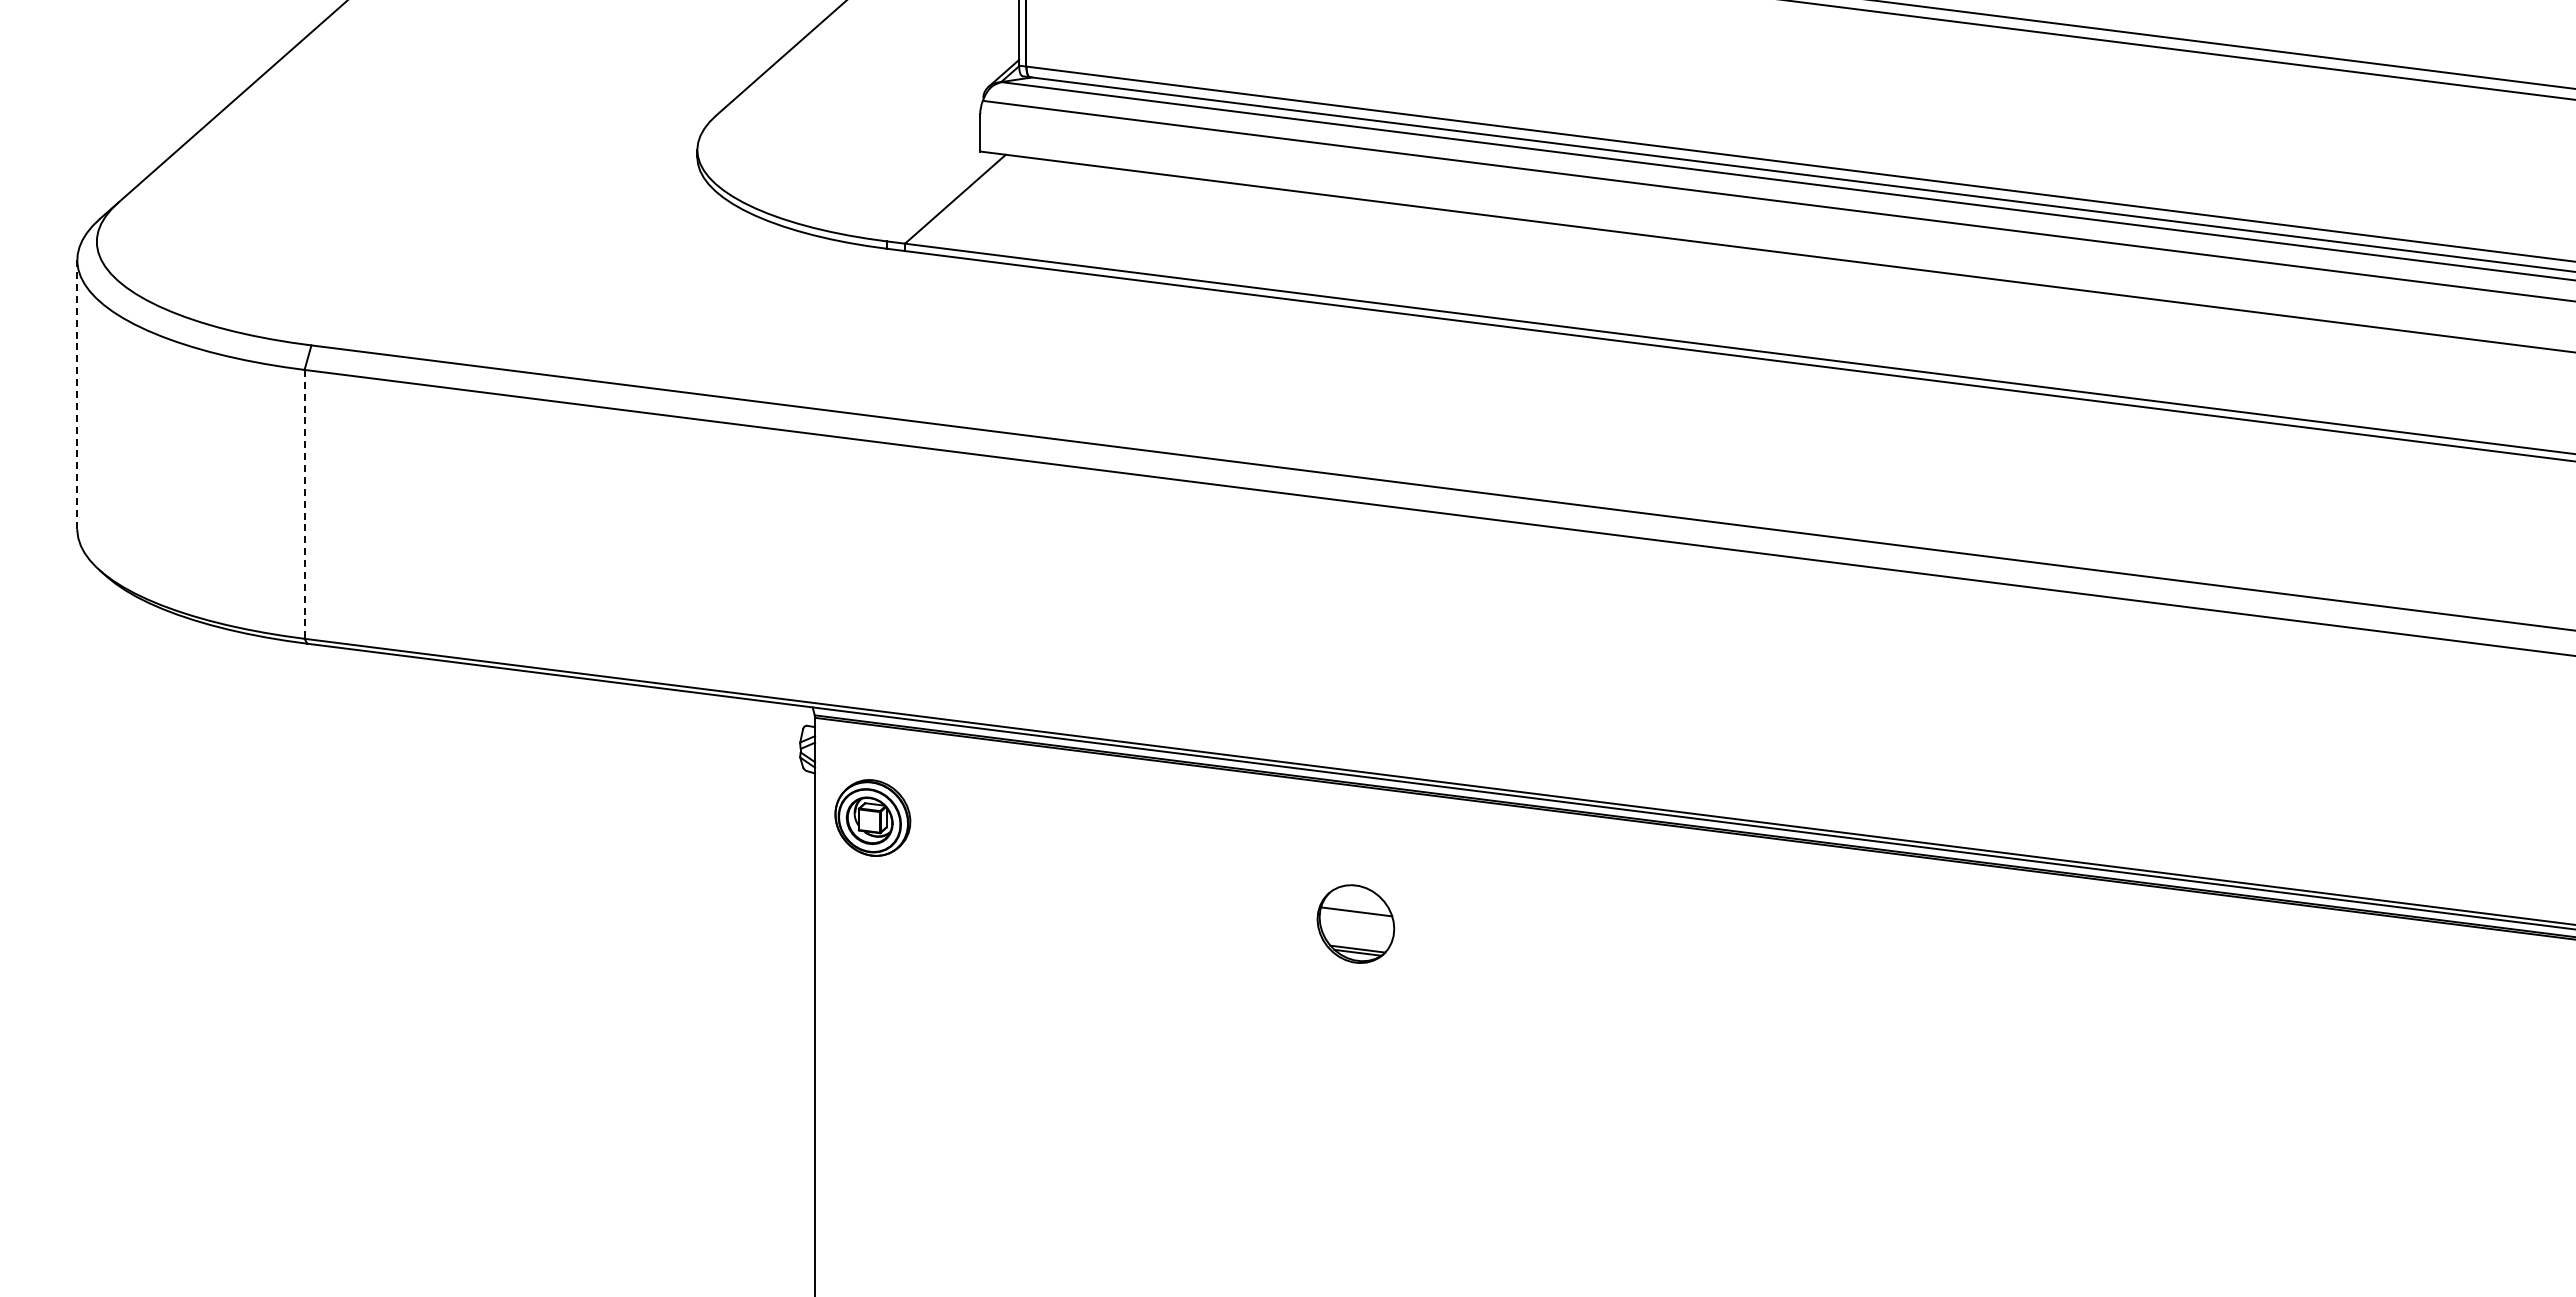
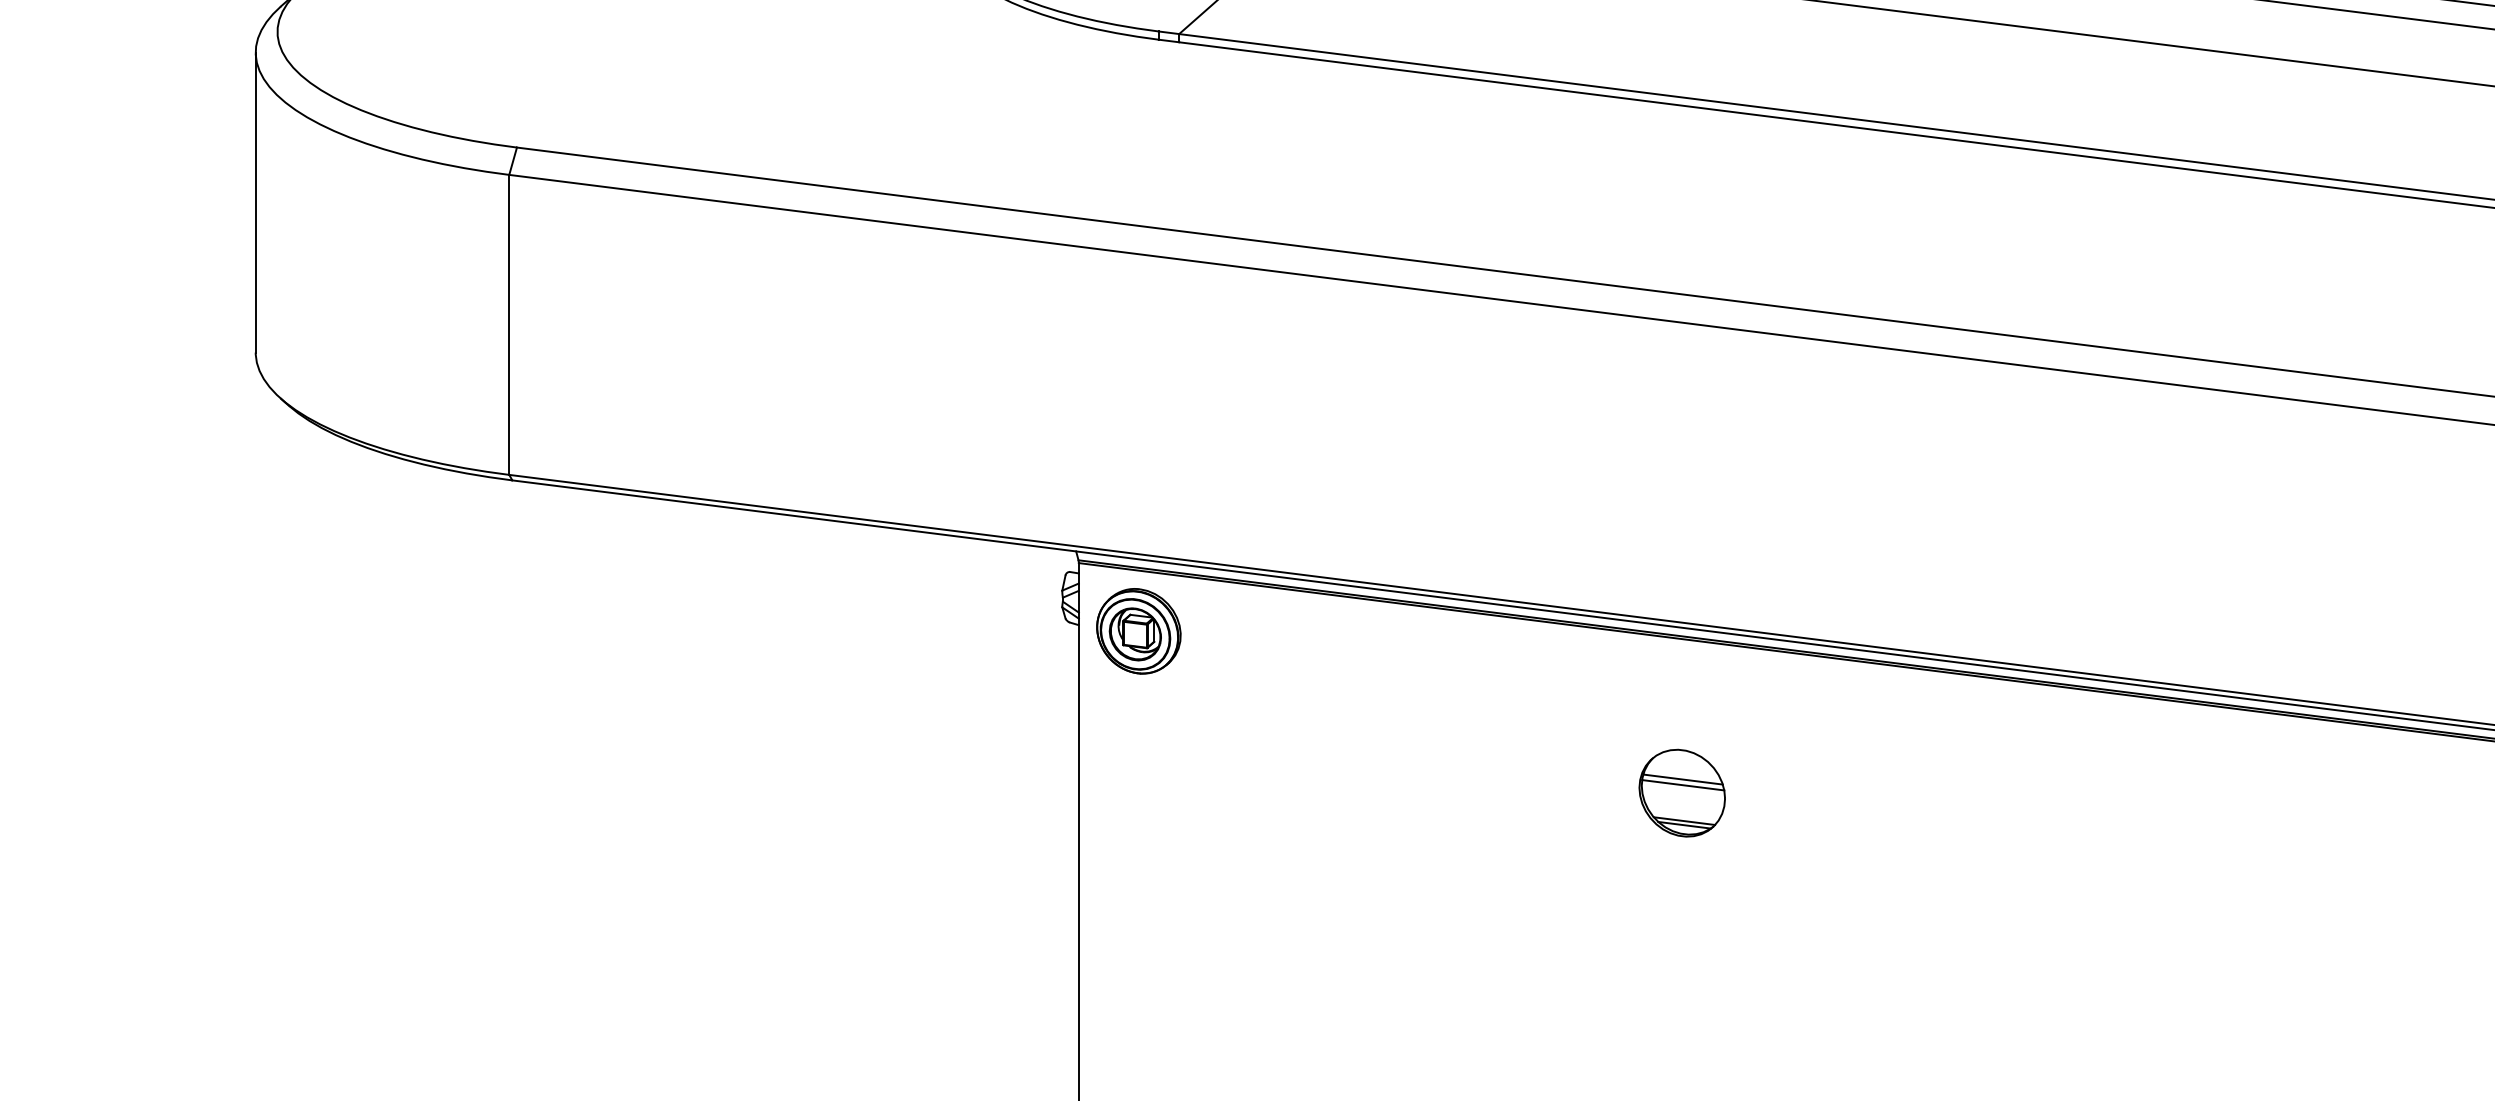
line: (77, 395) -> (255, 203), dashed -> solid
line: (304, 504) -> (509, 325), dashed -> solid
part: (872, 817) -> (1138, 630), moved
line: (1356, 916) -> (1682, 784), added

